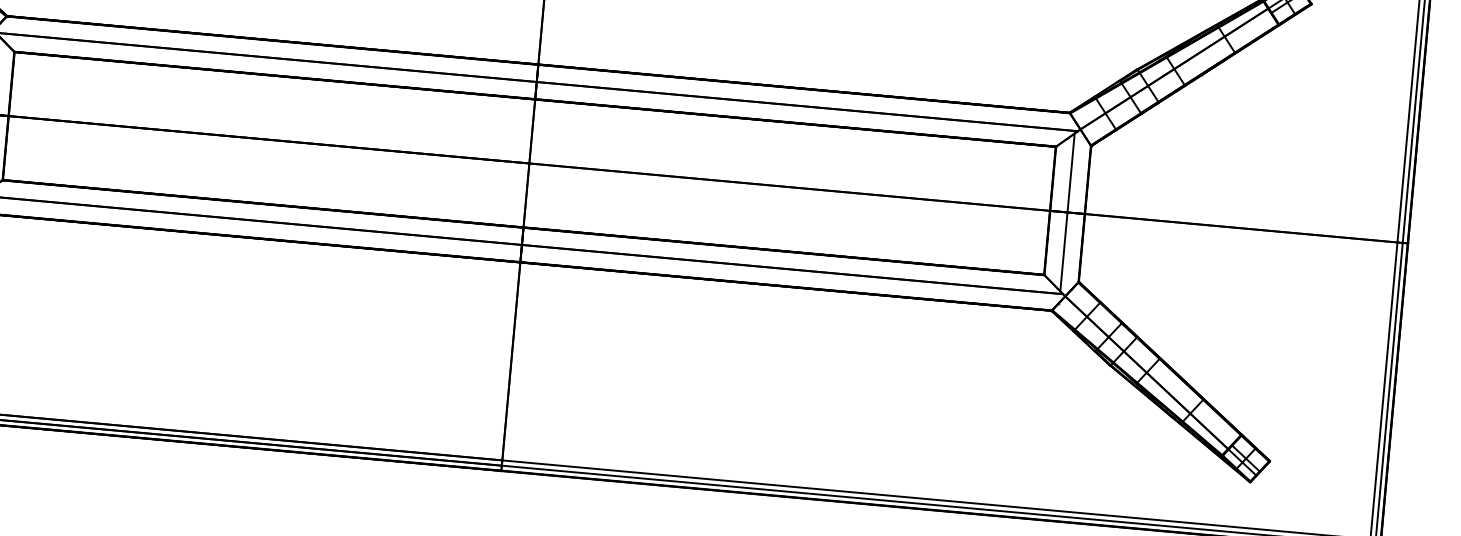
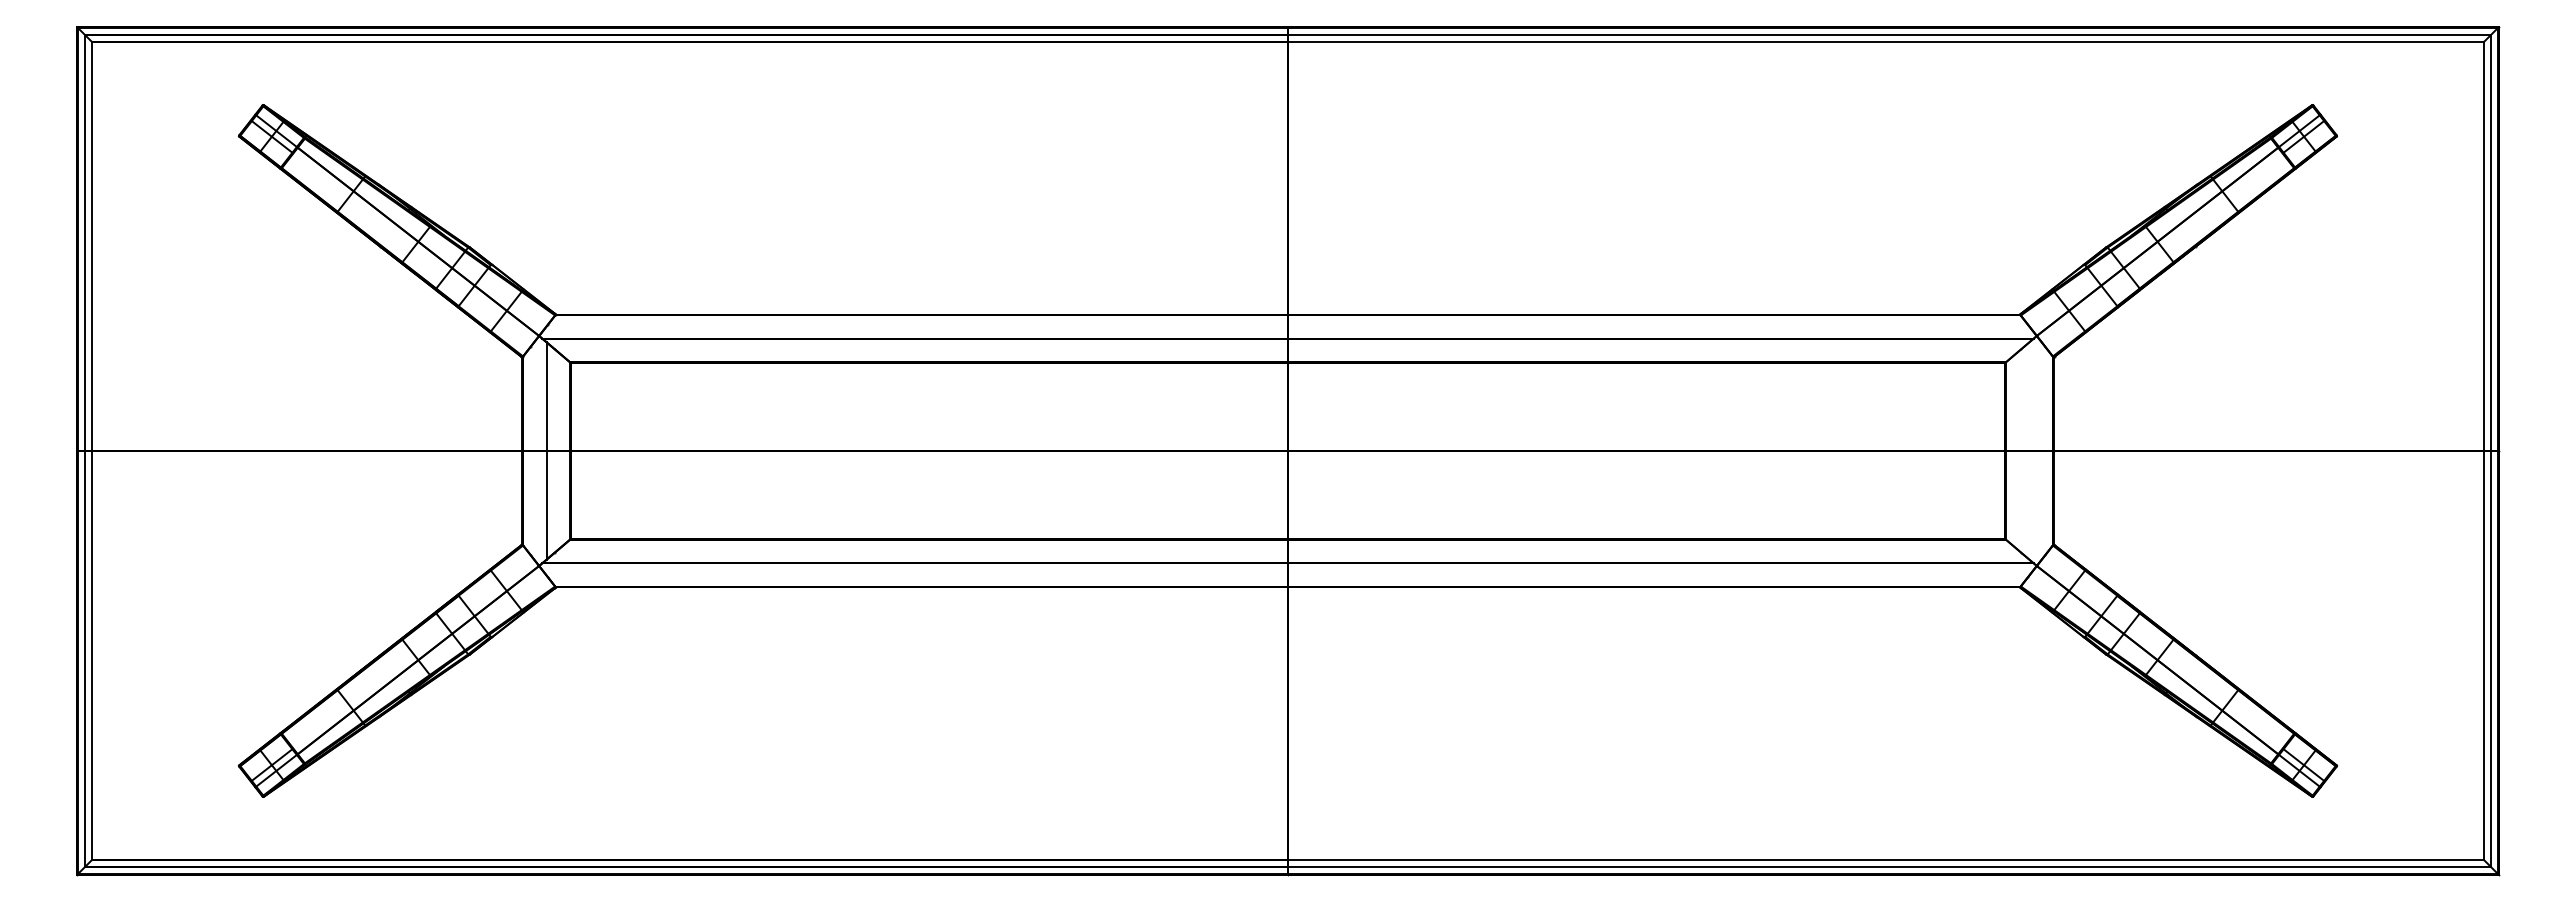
line: (1067, 212) -> (2029, 450), removed

